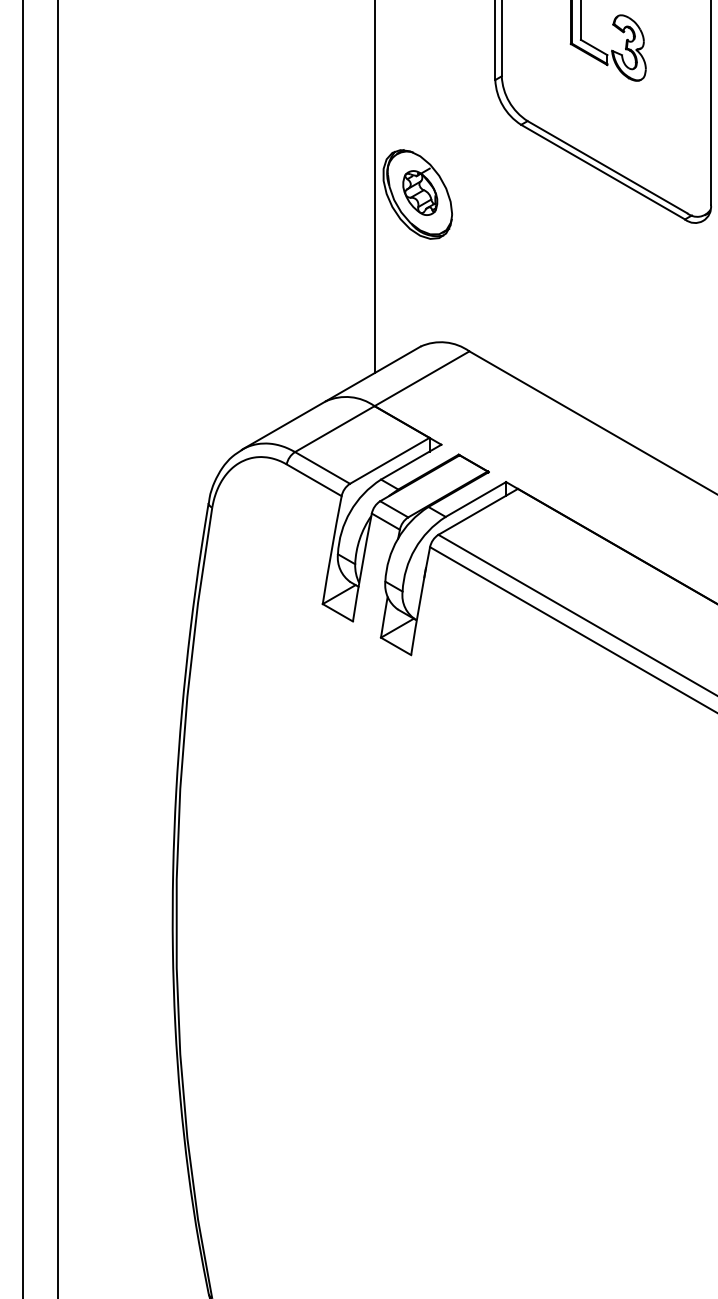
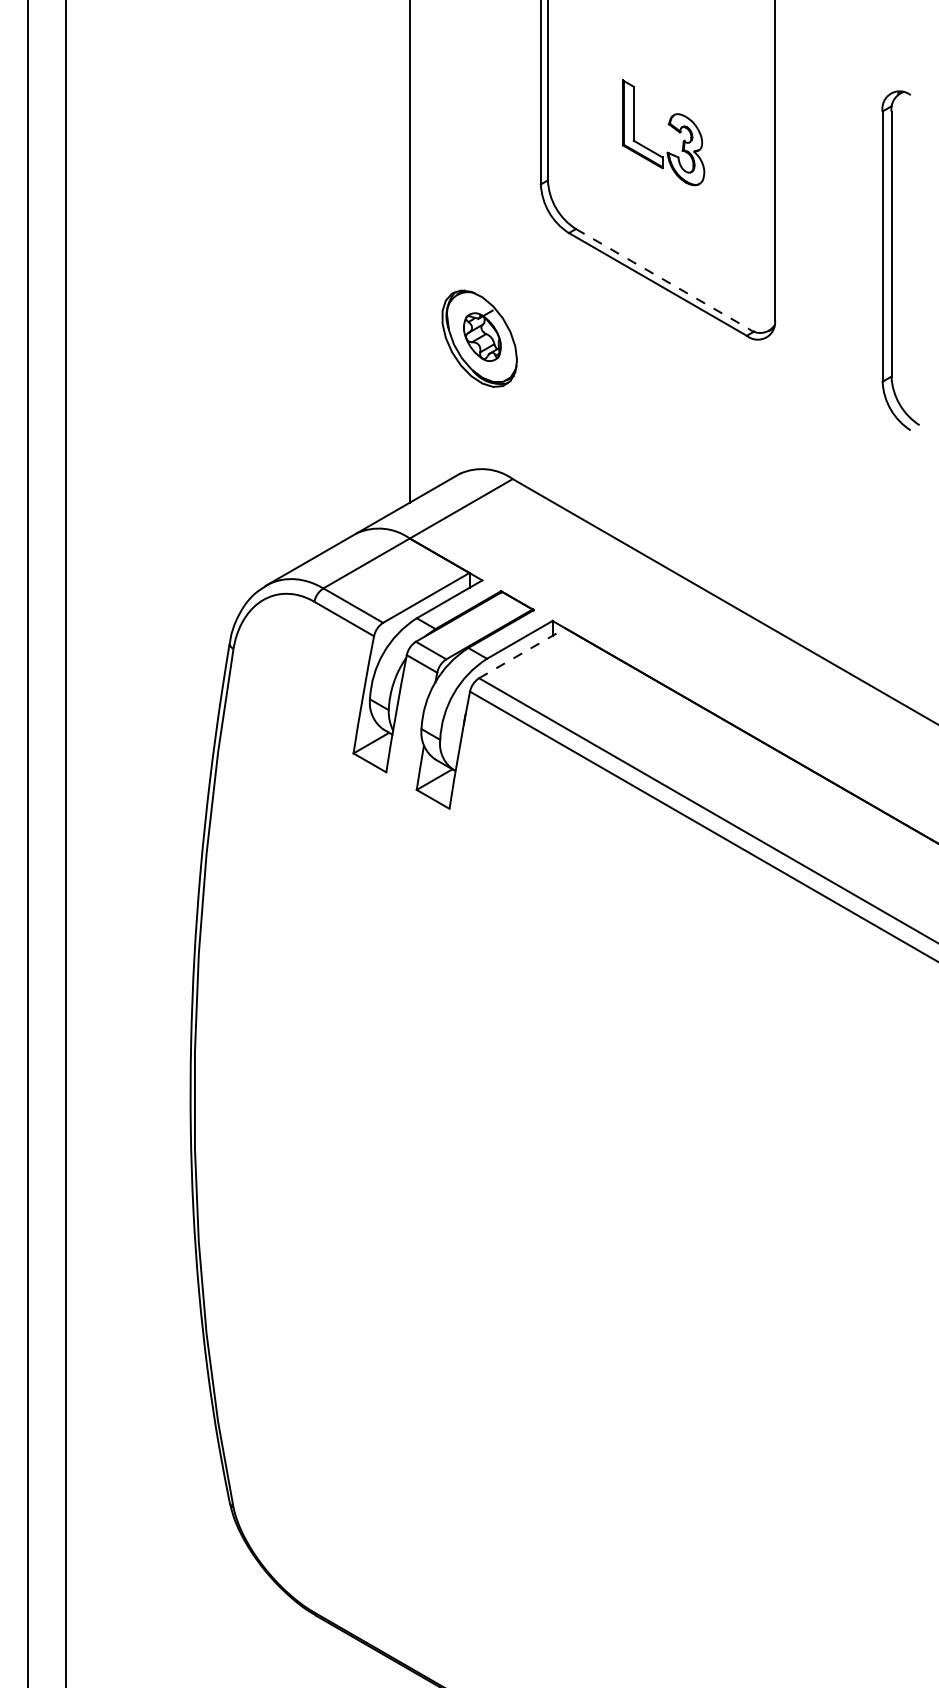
line: (608, 167) -> (663, 279), solid -> dashed
part: (417, 194) -> (479, 338), moved
line: (478, 512) -> (522, 653), solid -> dashed

